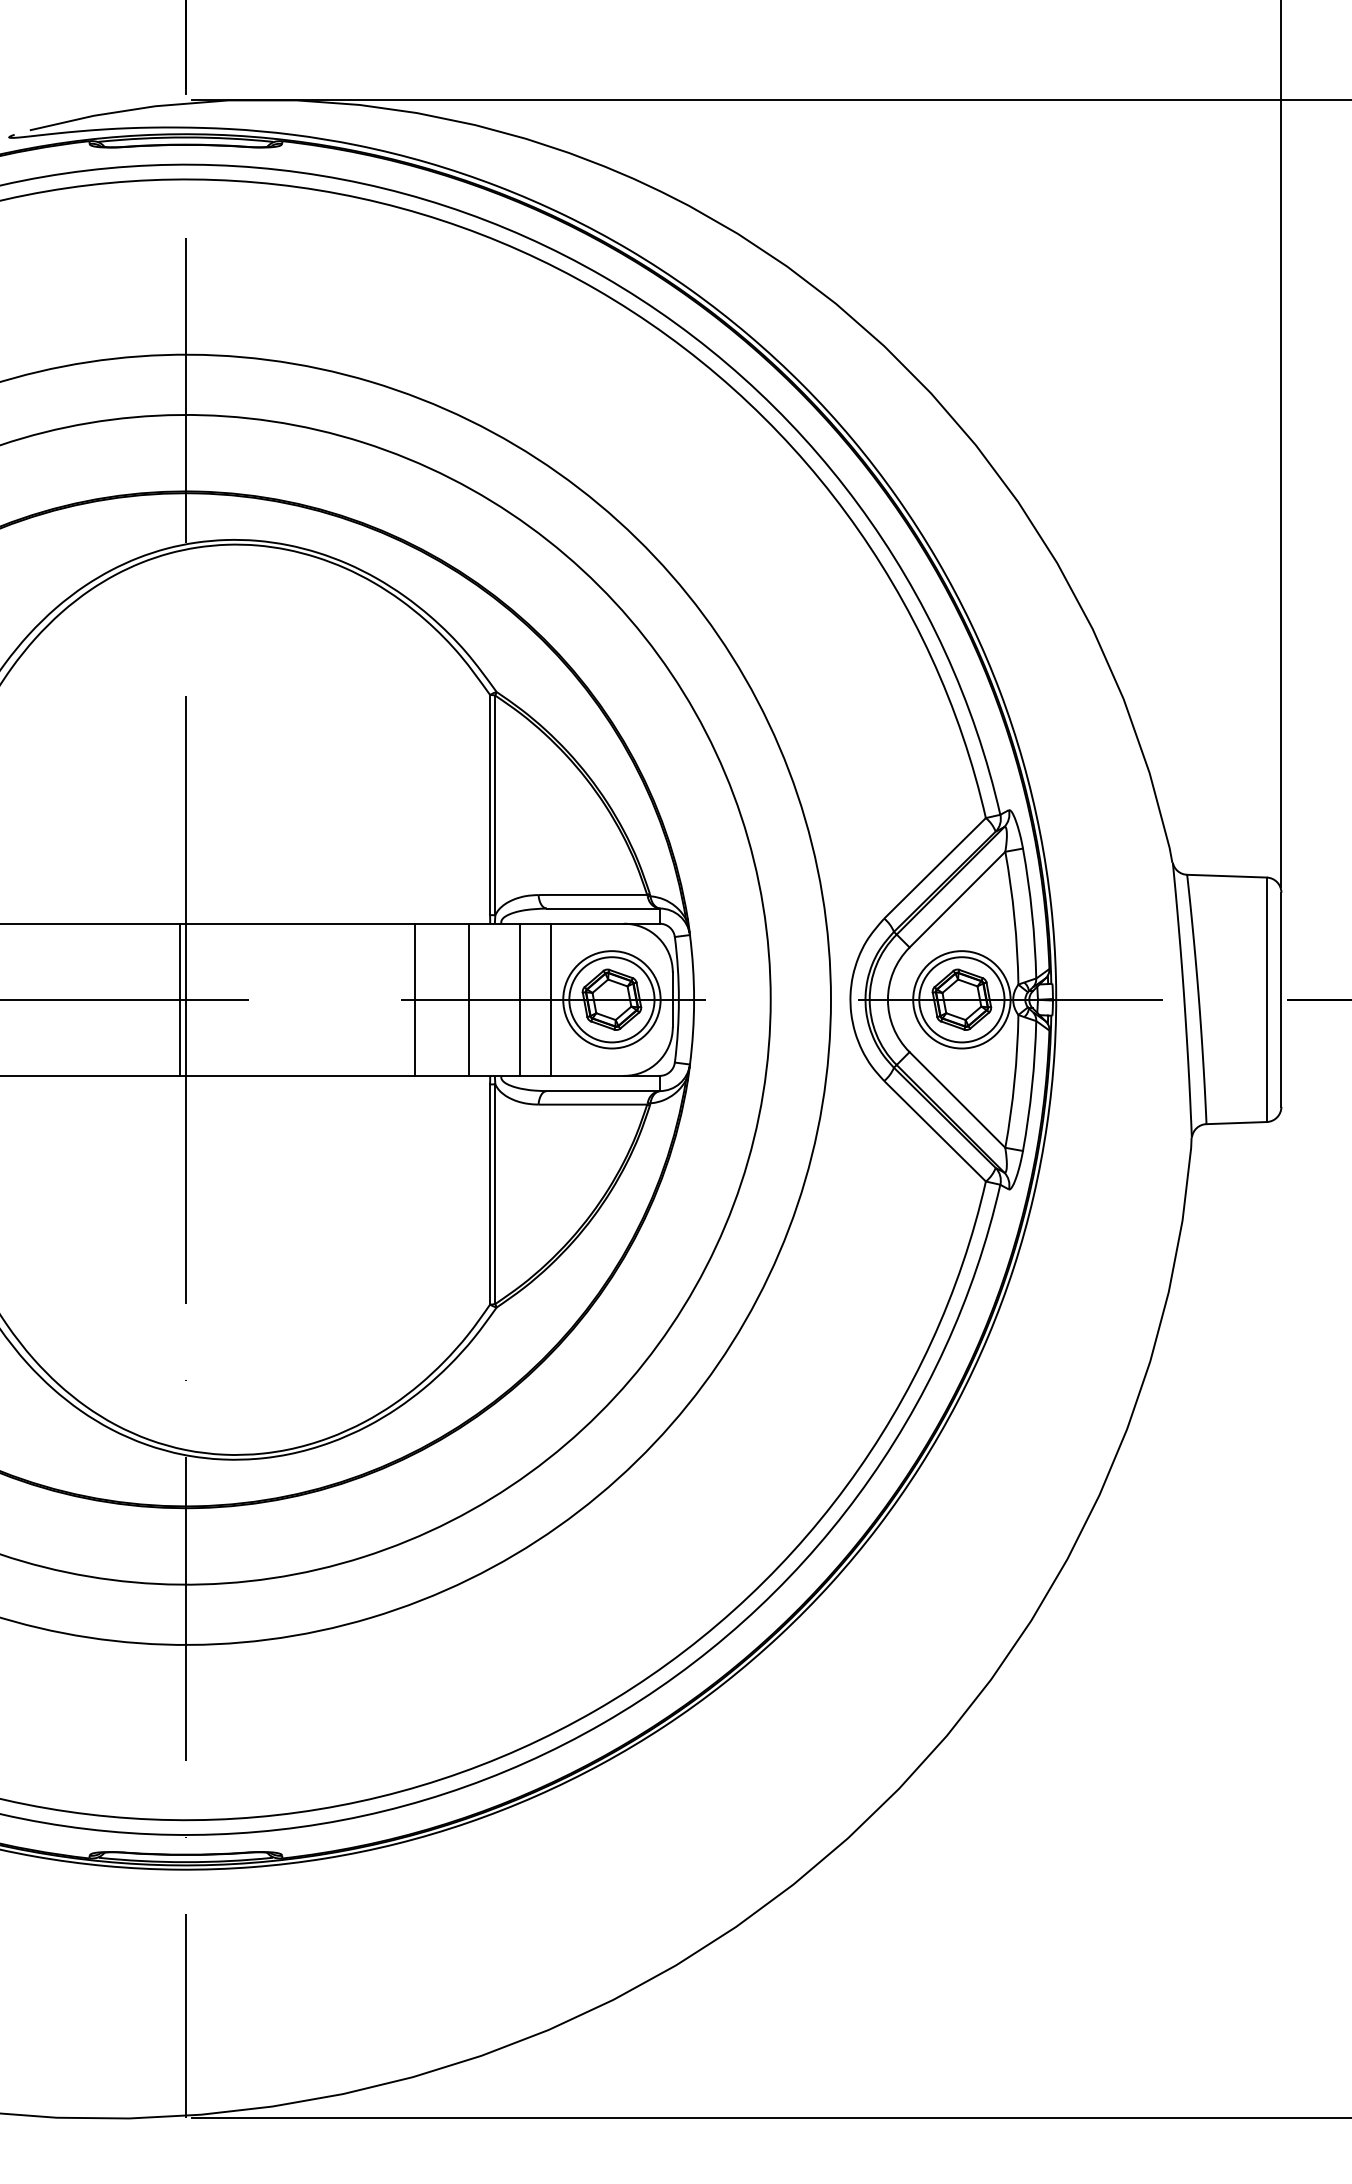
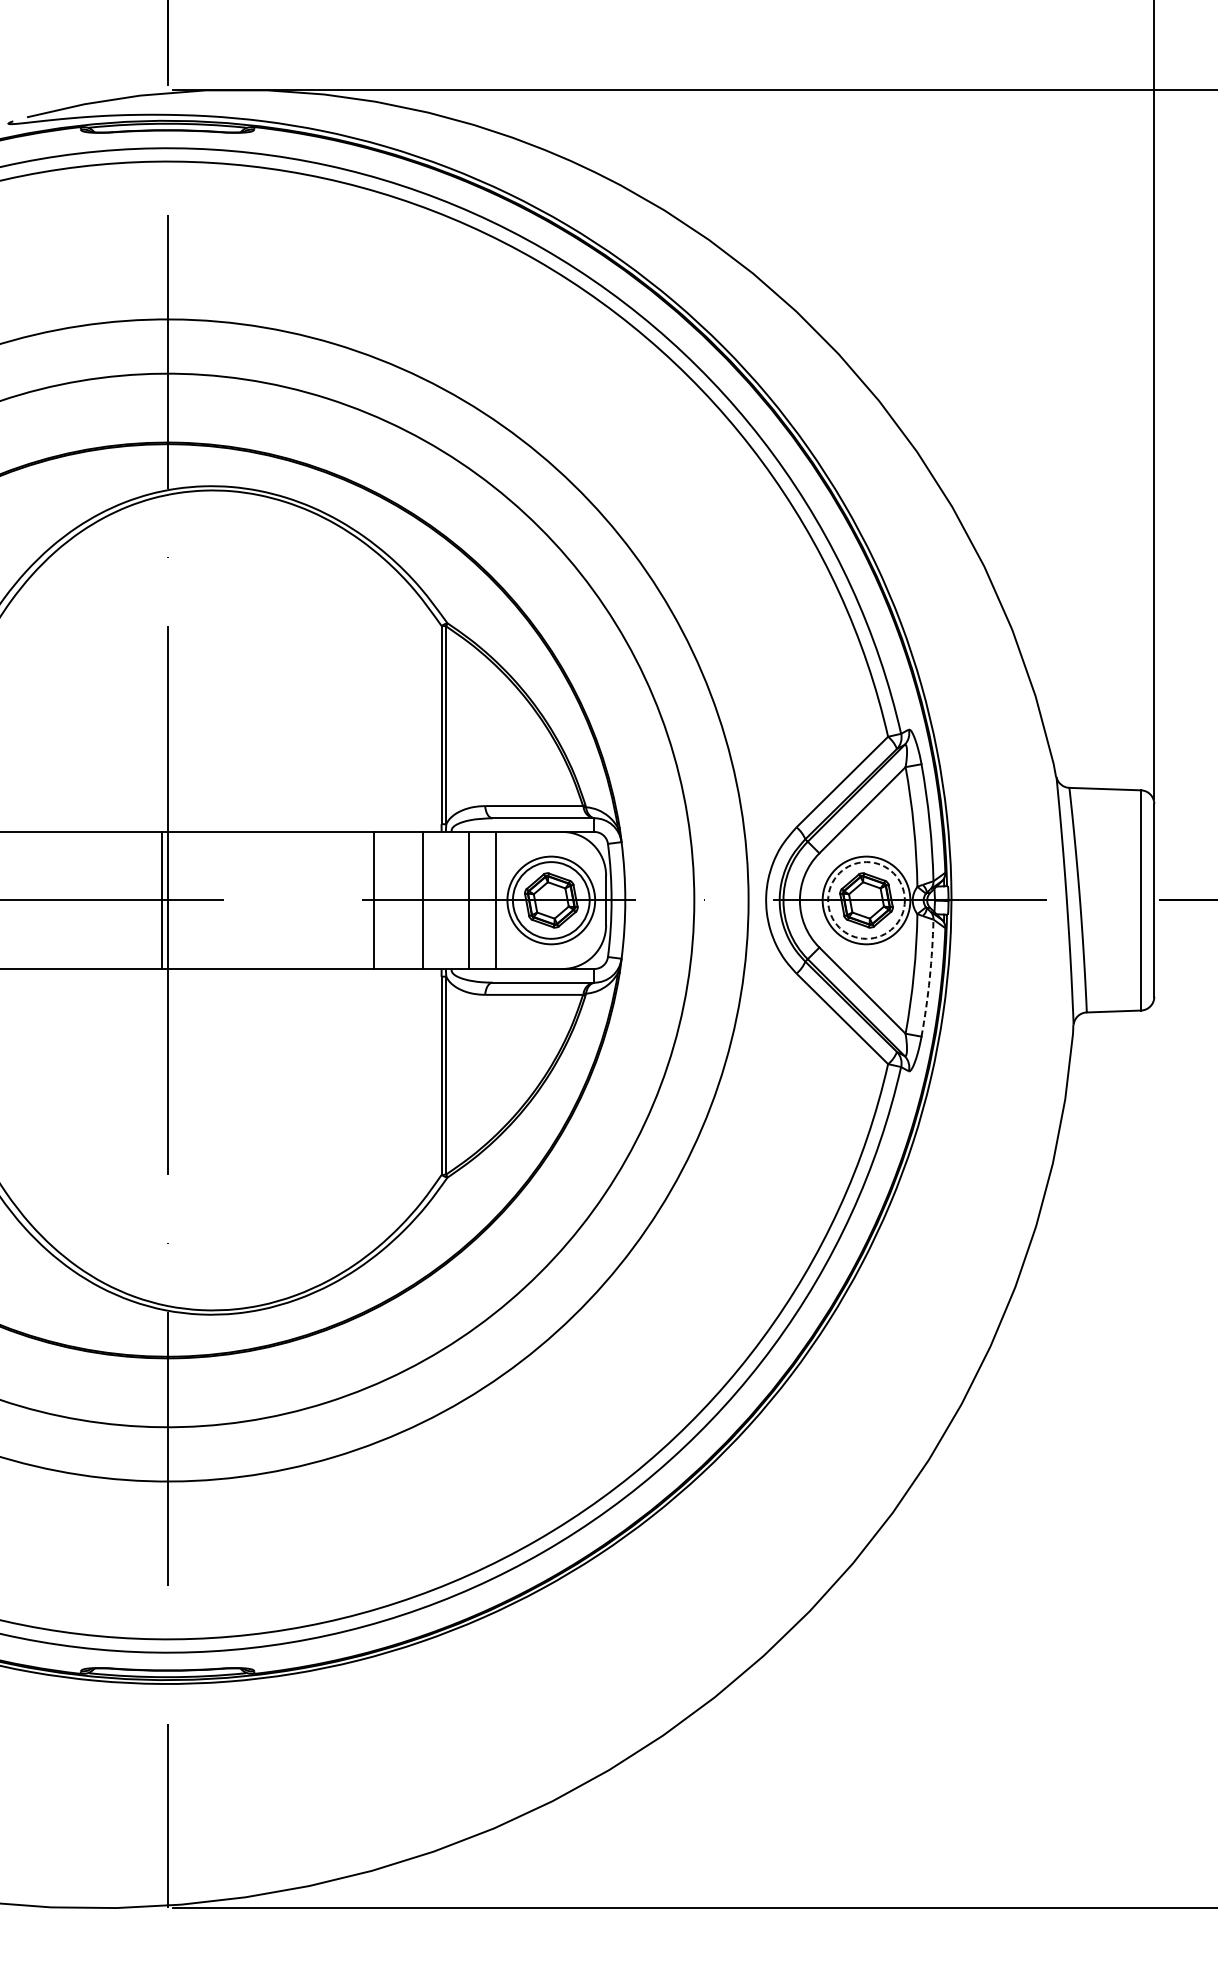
circle: (961, 999) -> (866, 900), solid -> dashed
arc: (1032, 1086) -> (930, 978), solid -> dashed

